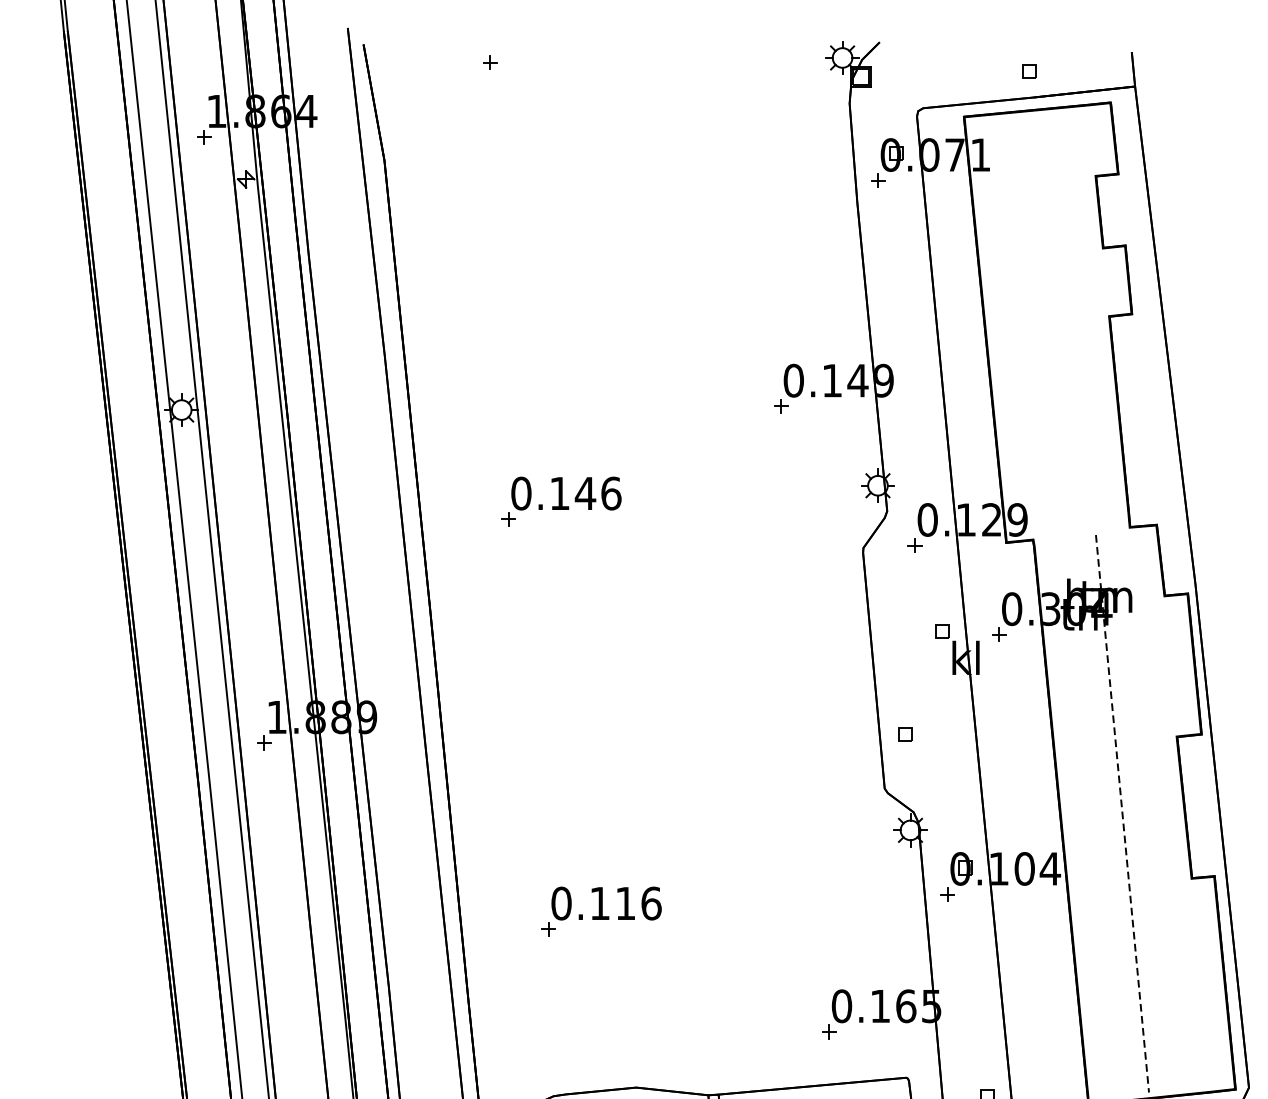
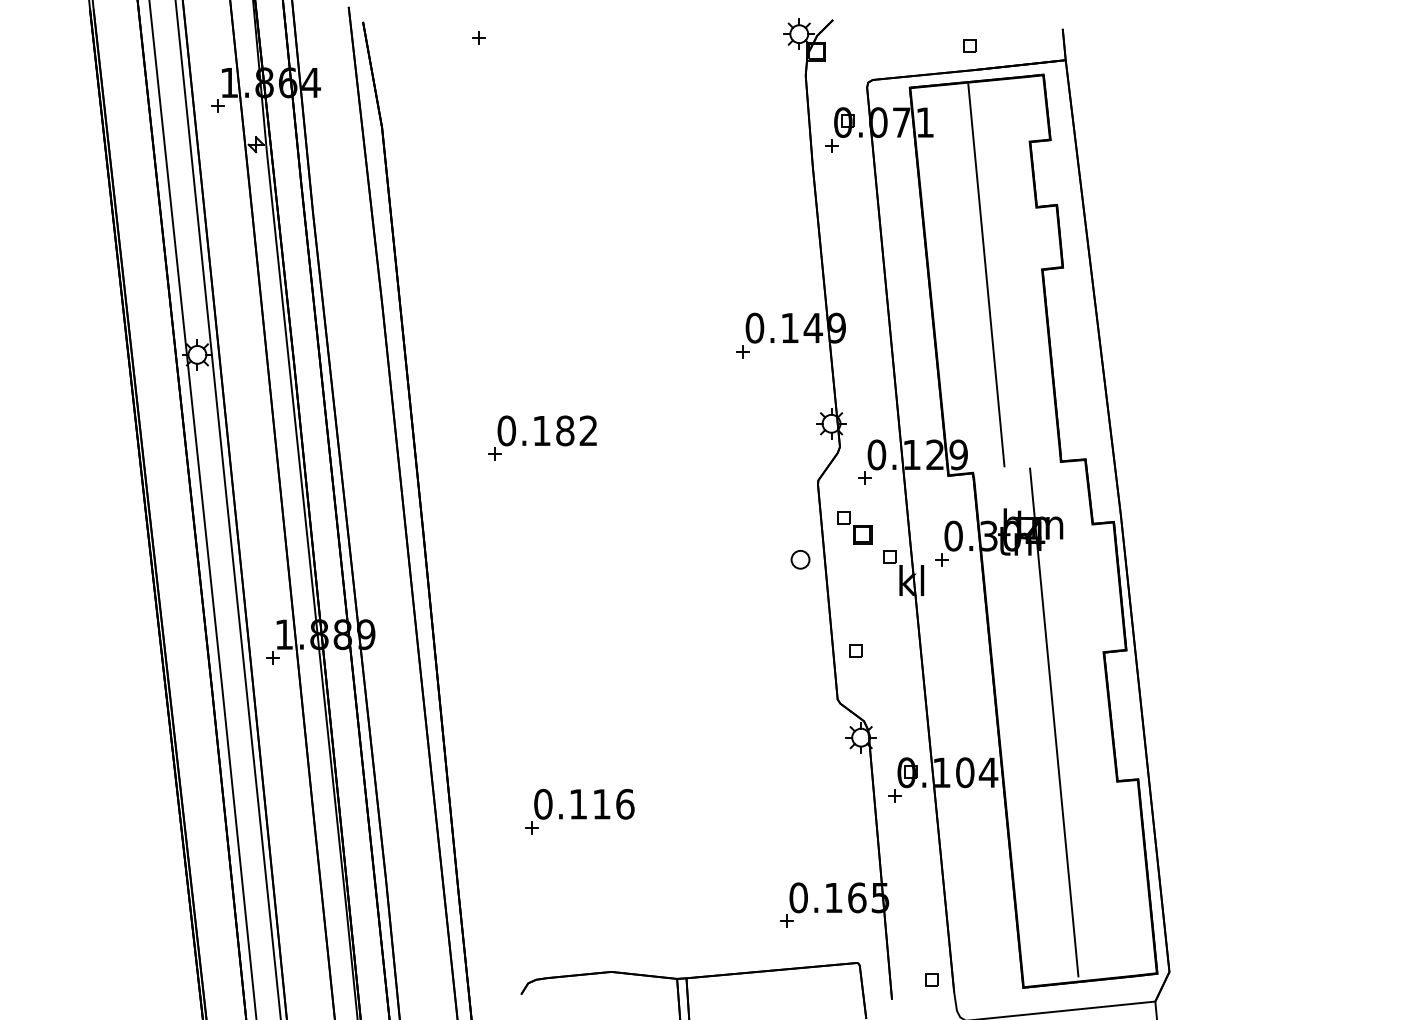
line: (1048, 322) -> (986, 275), added
text: (597, 493) -> (576, 430), 0.146 -> 0.182
part: (903, 599) -> (854, 527), added
part: (843, 634) -> (800, 559), added
line: (1122, 814) -> (1054, 723), dashed -> solid

